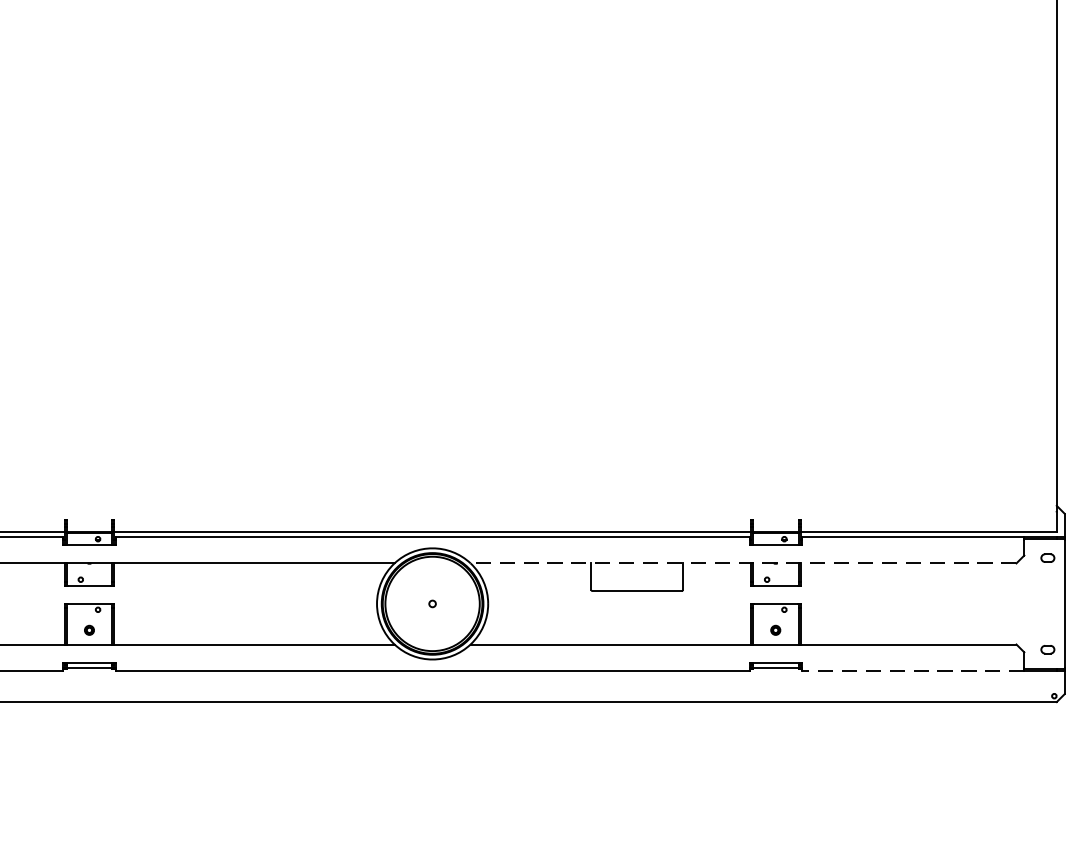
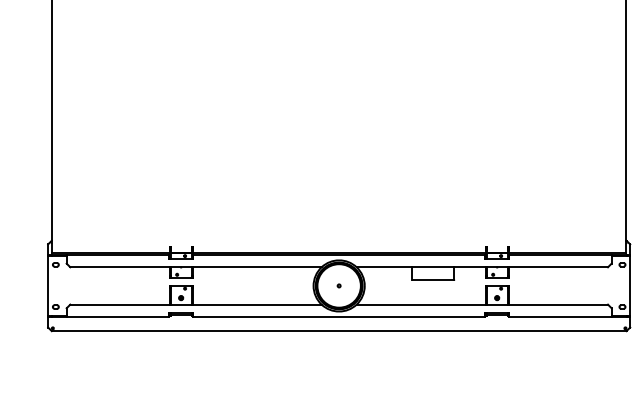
line: (743, 563) -> (482, 267), dashed -> solid
line: (911, 670) -> (559, 316), dashed -> solid

